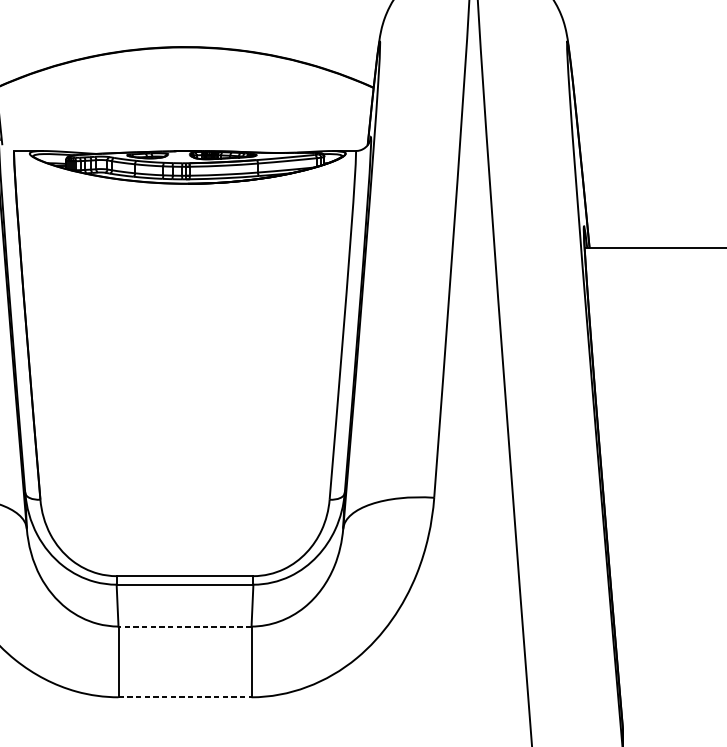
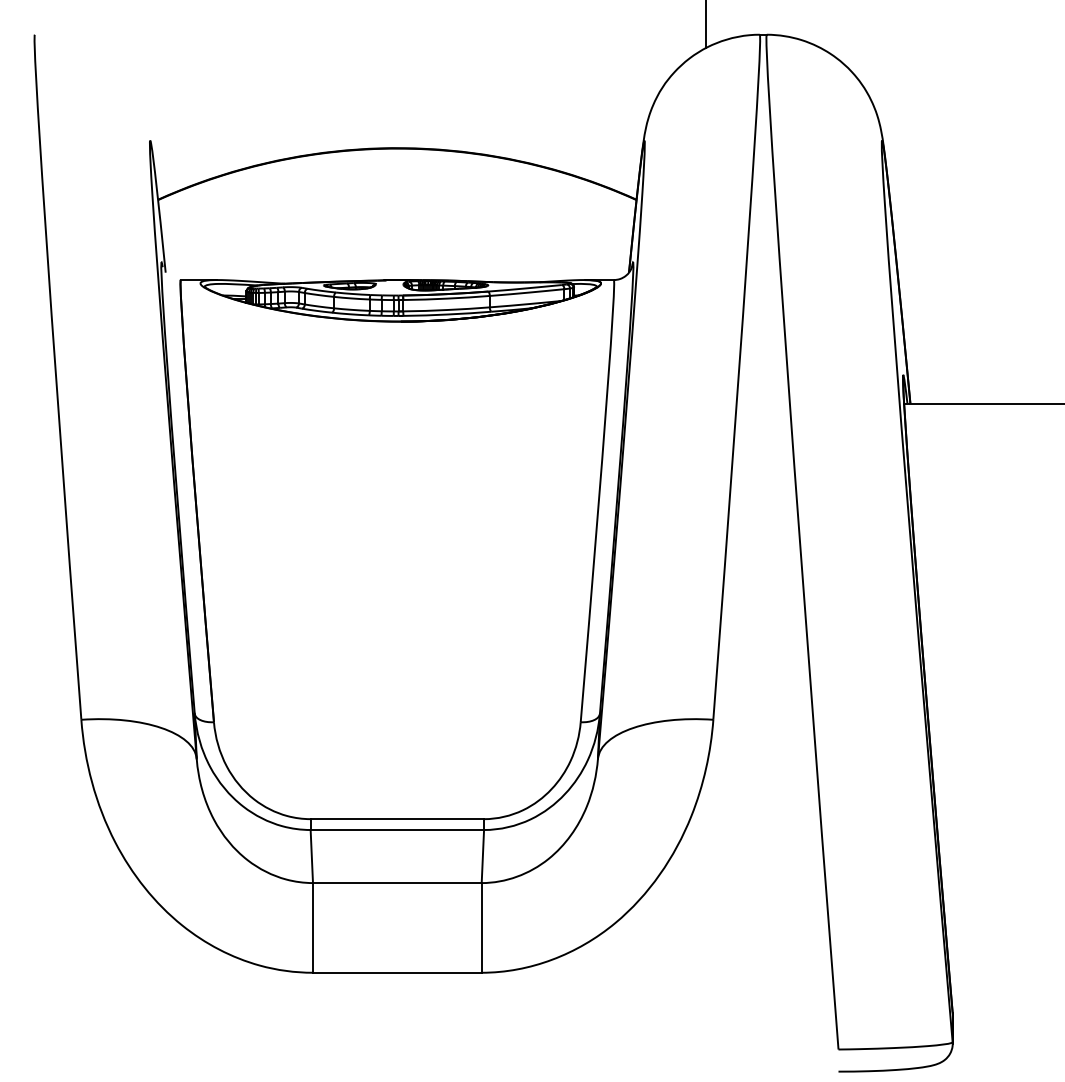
line: (184, 626) -> (396, 883), dashed -> solid
line: (185, 697) -> (397, 972), dashed -> solid

